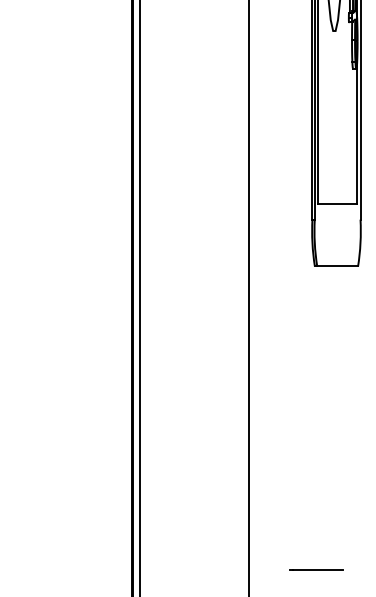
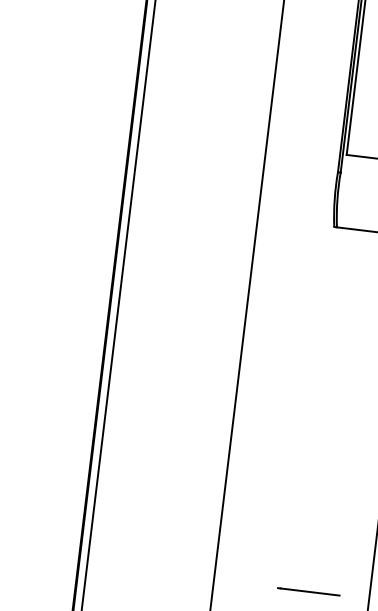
line: (316, 569) -> (308, 591), moved

